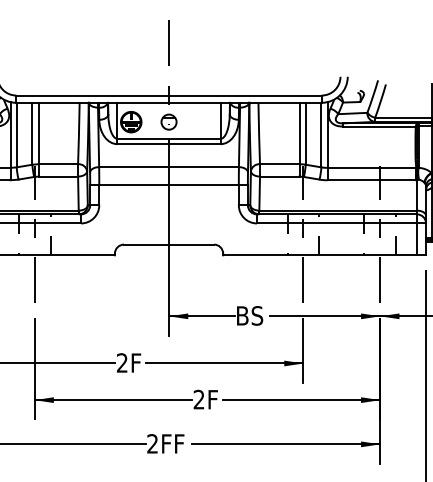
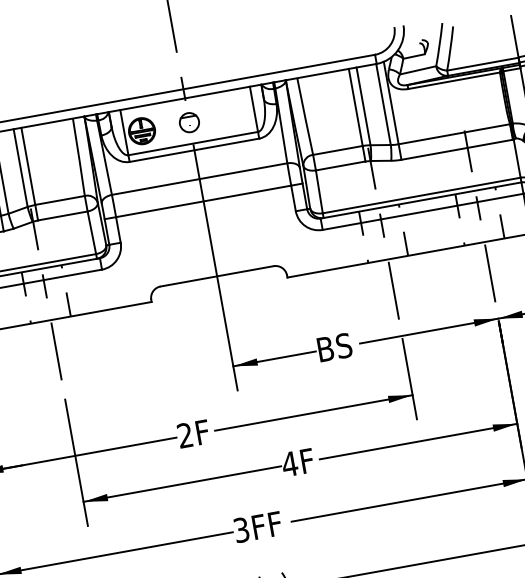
text: (199, 399) -> (290, 463), 2F -> 4F
text: (152, 443) -> (241, 529), 2FF -> 3FF

